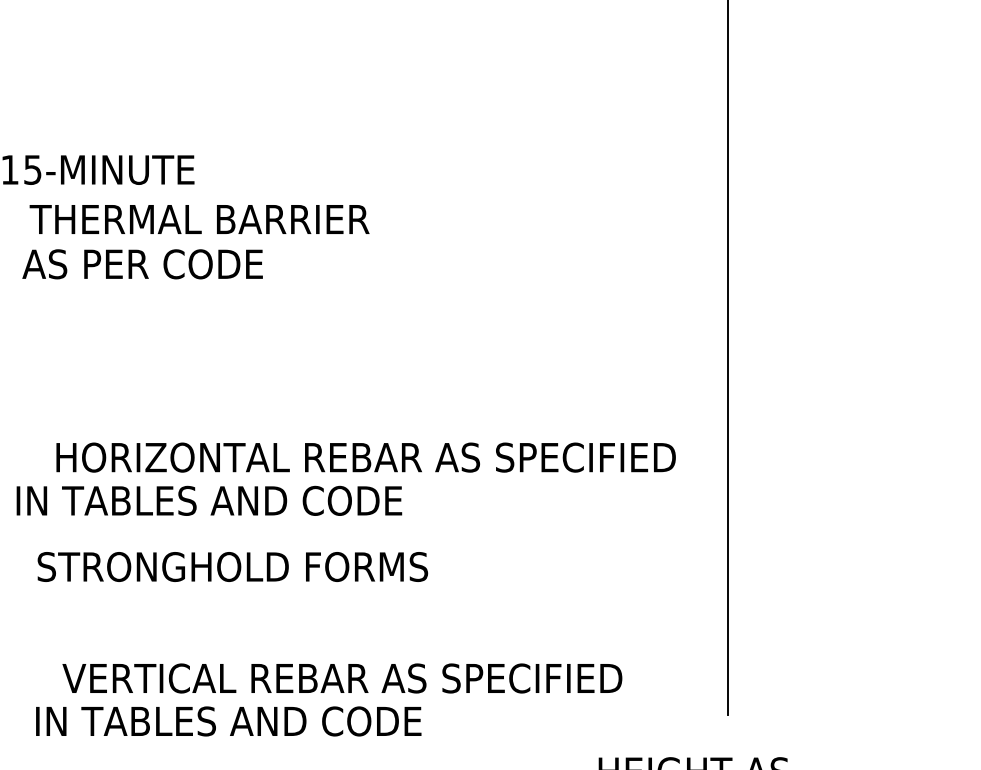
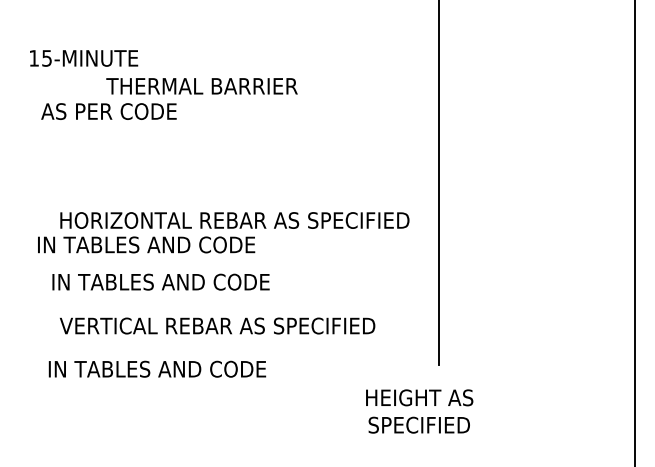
text: (198, 219) -> (201, 86), moved
text: (232, 565) -> (159, 281), STRONGHOLD FORMS -> IN TABLES AND CODE
text: (342, 677) -> (217, 325), moved

